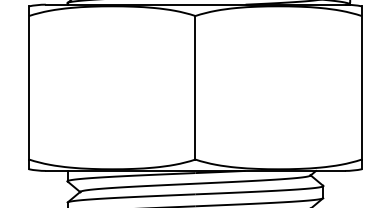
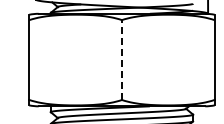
line: (194, 88) -> (121, 60), solid -> dashed

